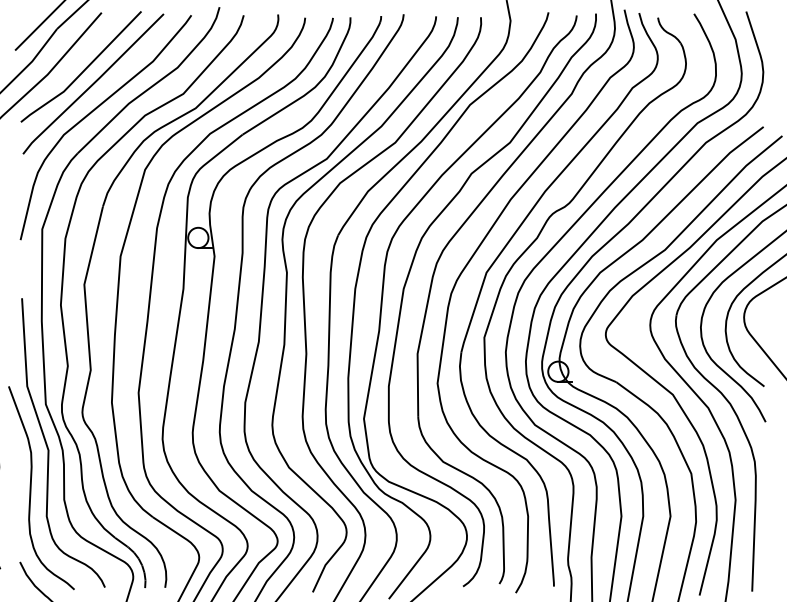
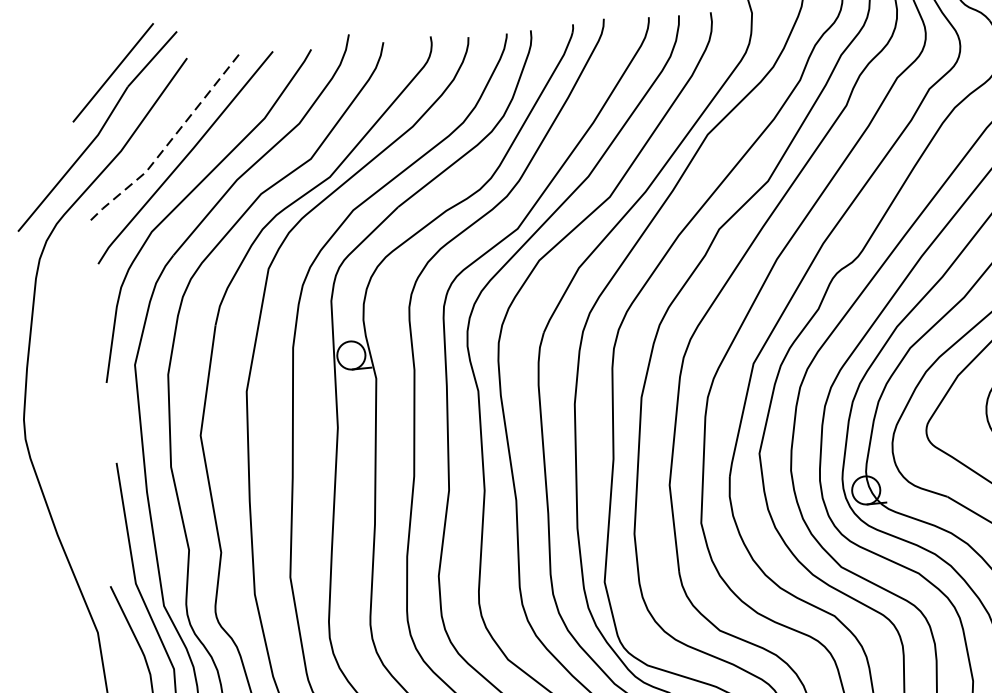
line: (83, 70) -> (169, 140), solid -> dashed

